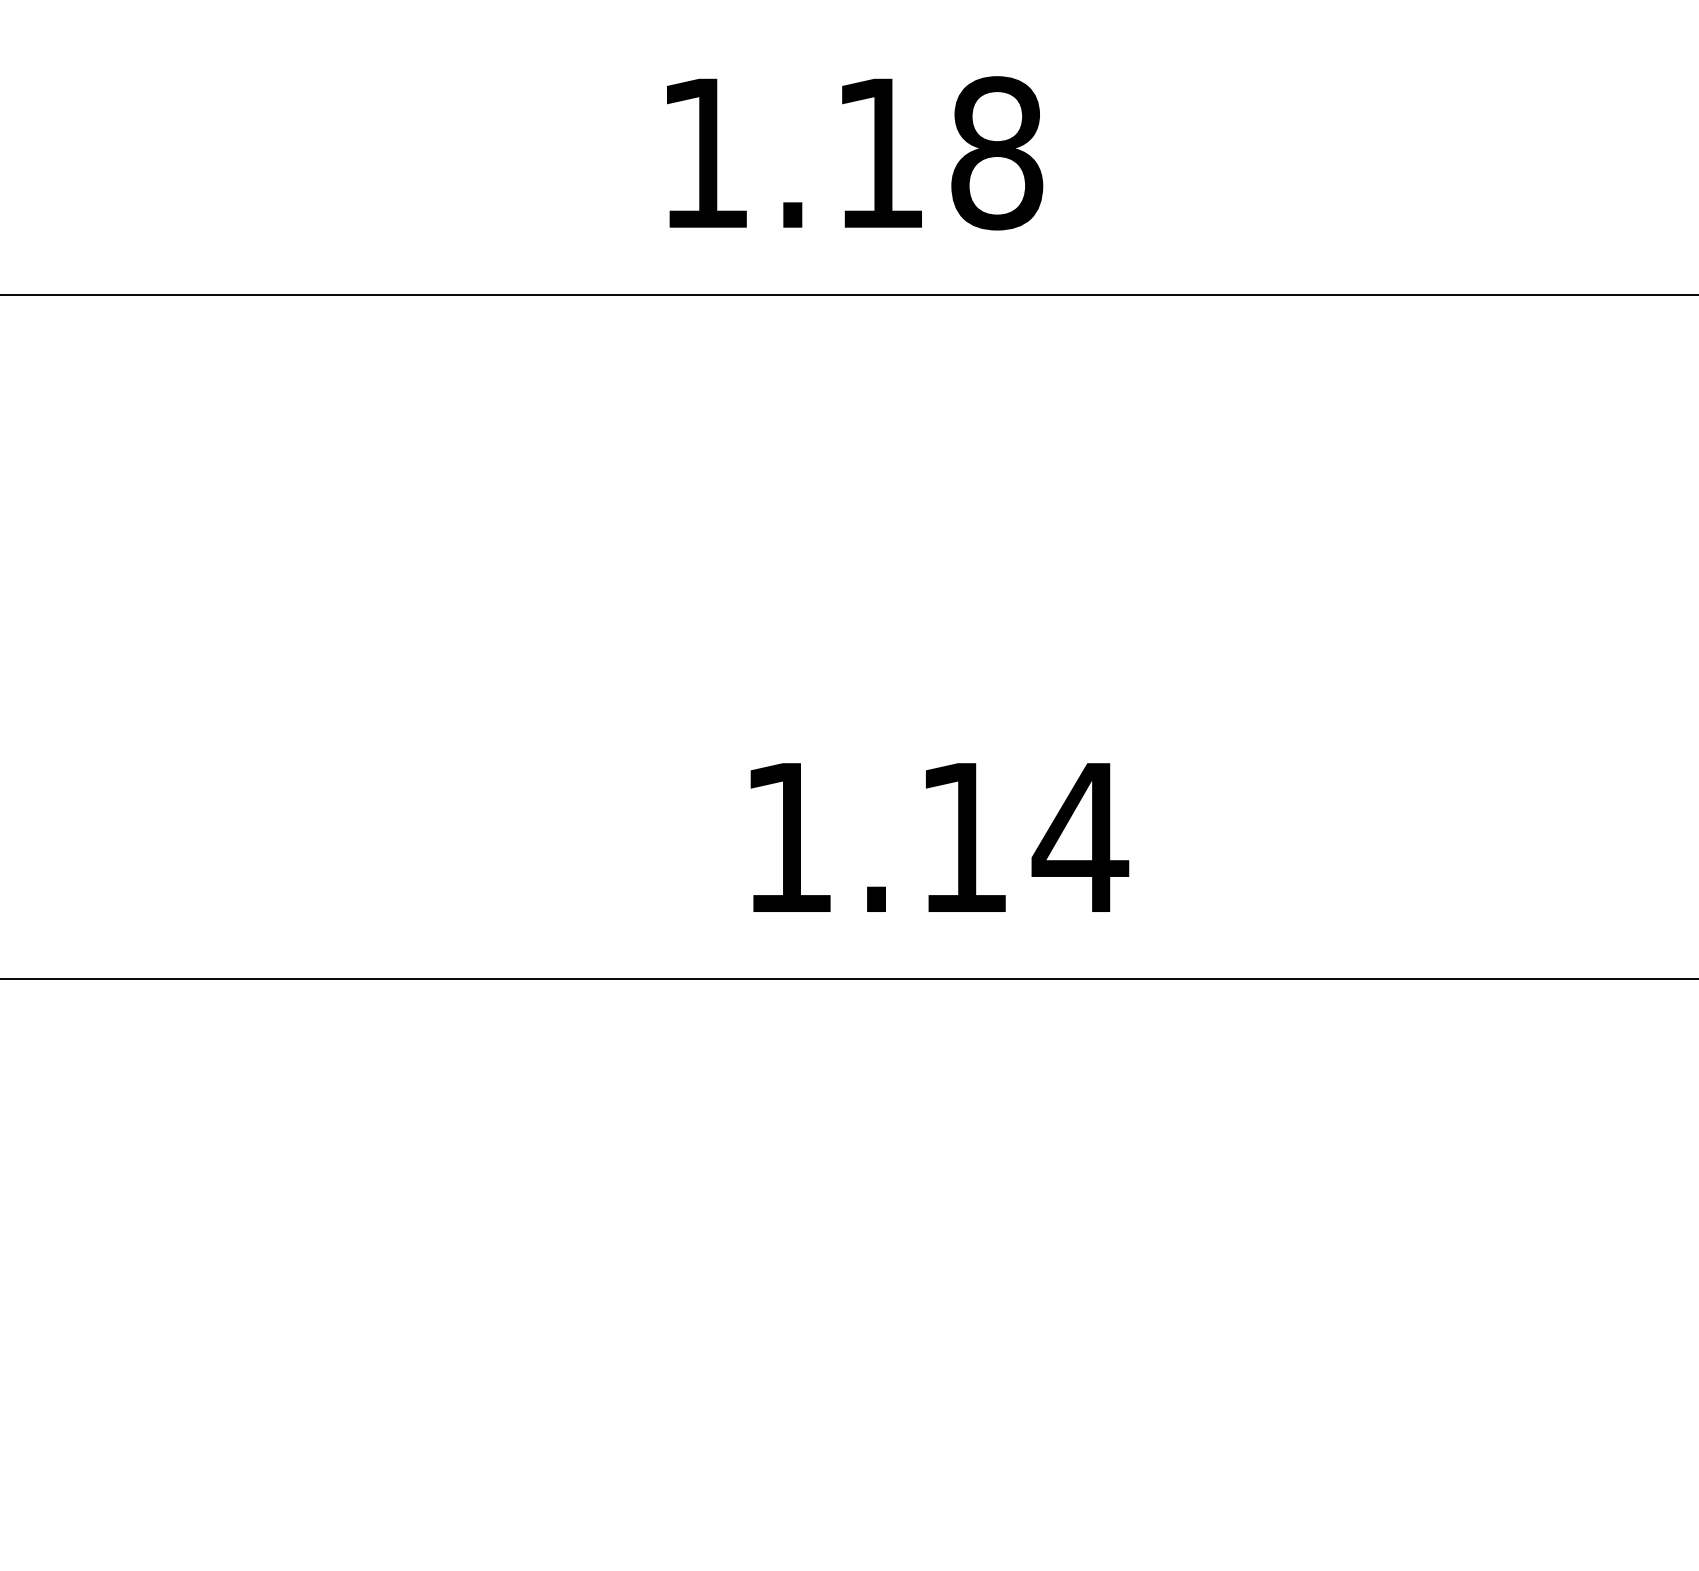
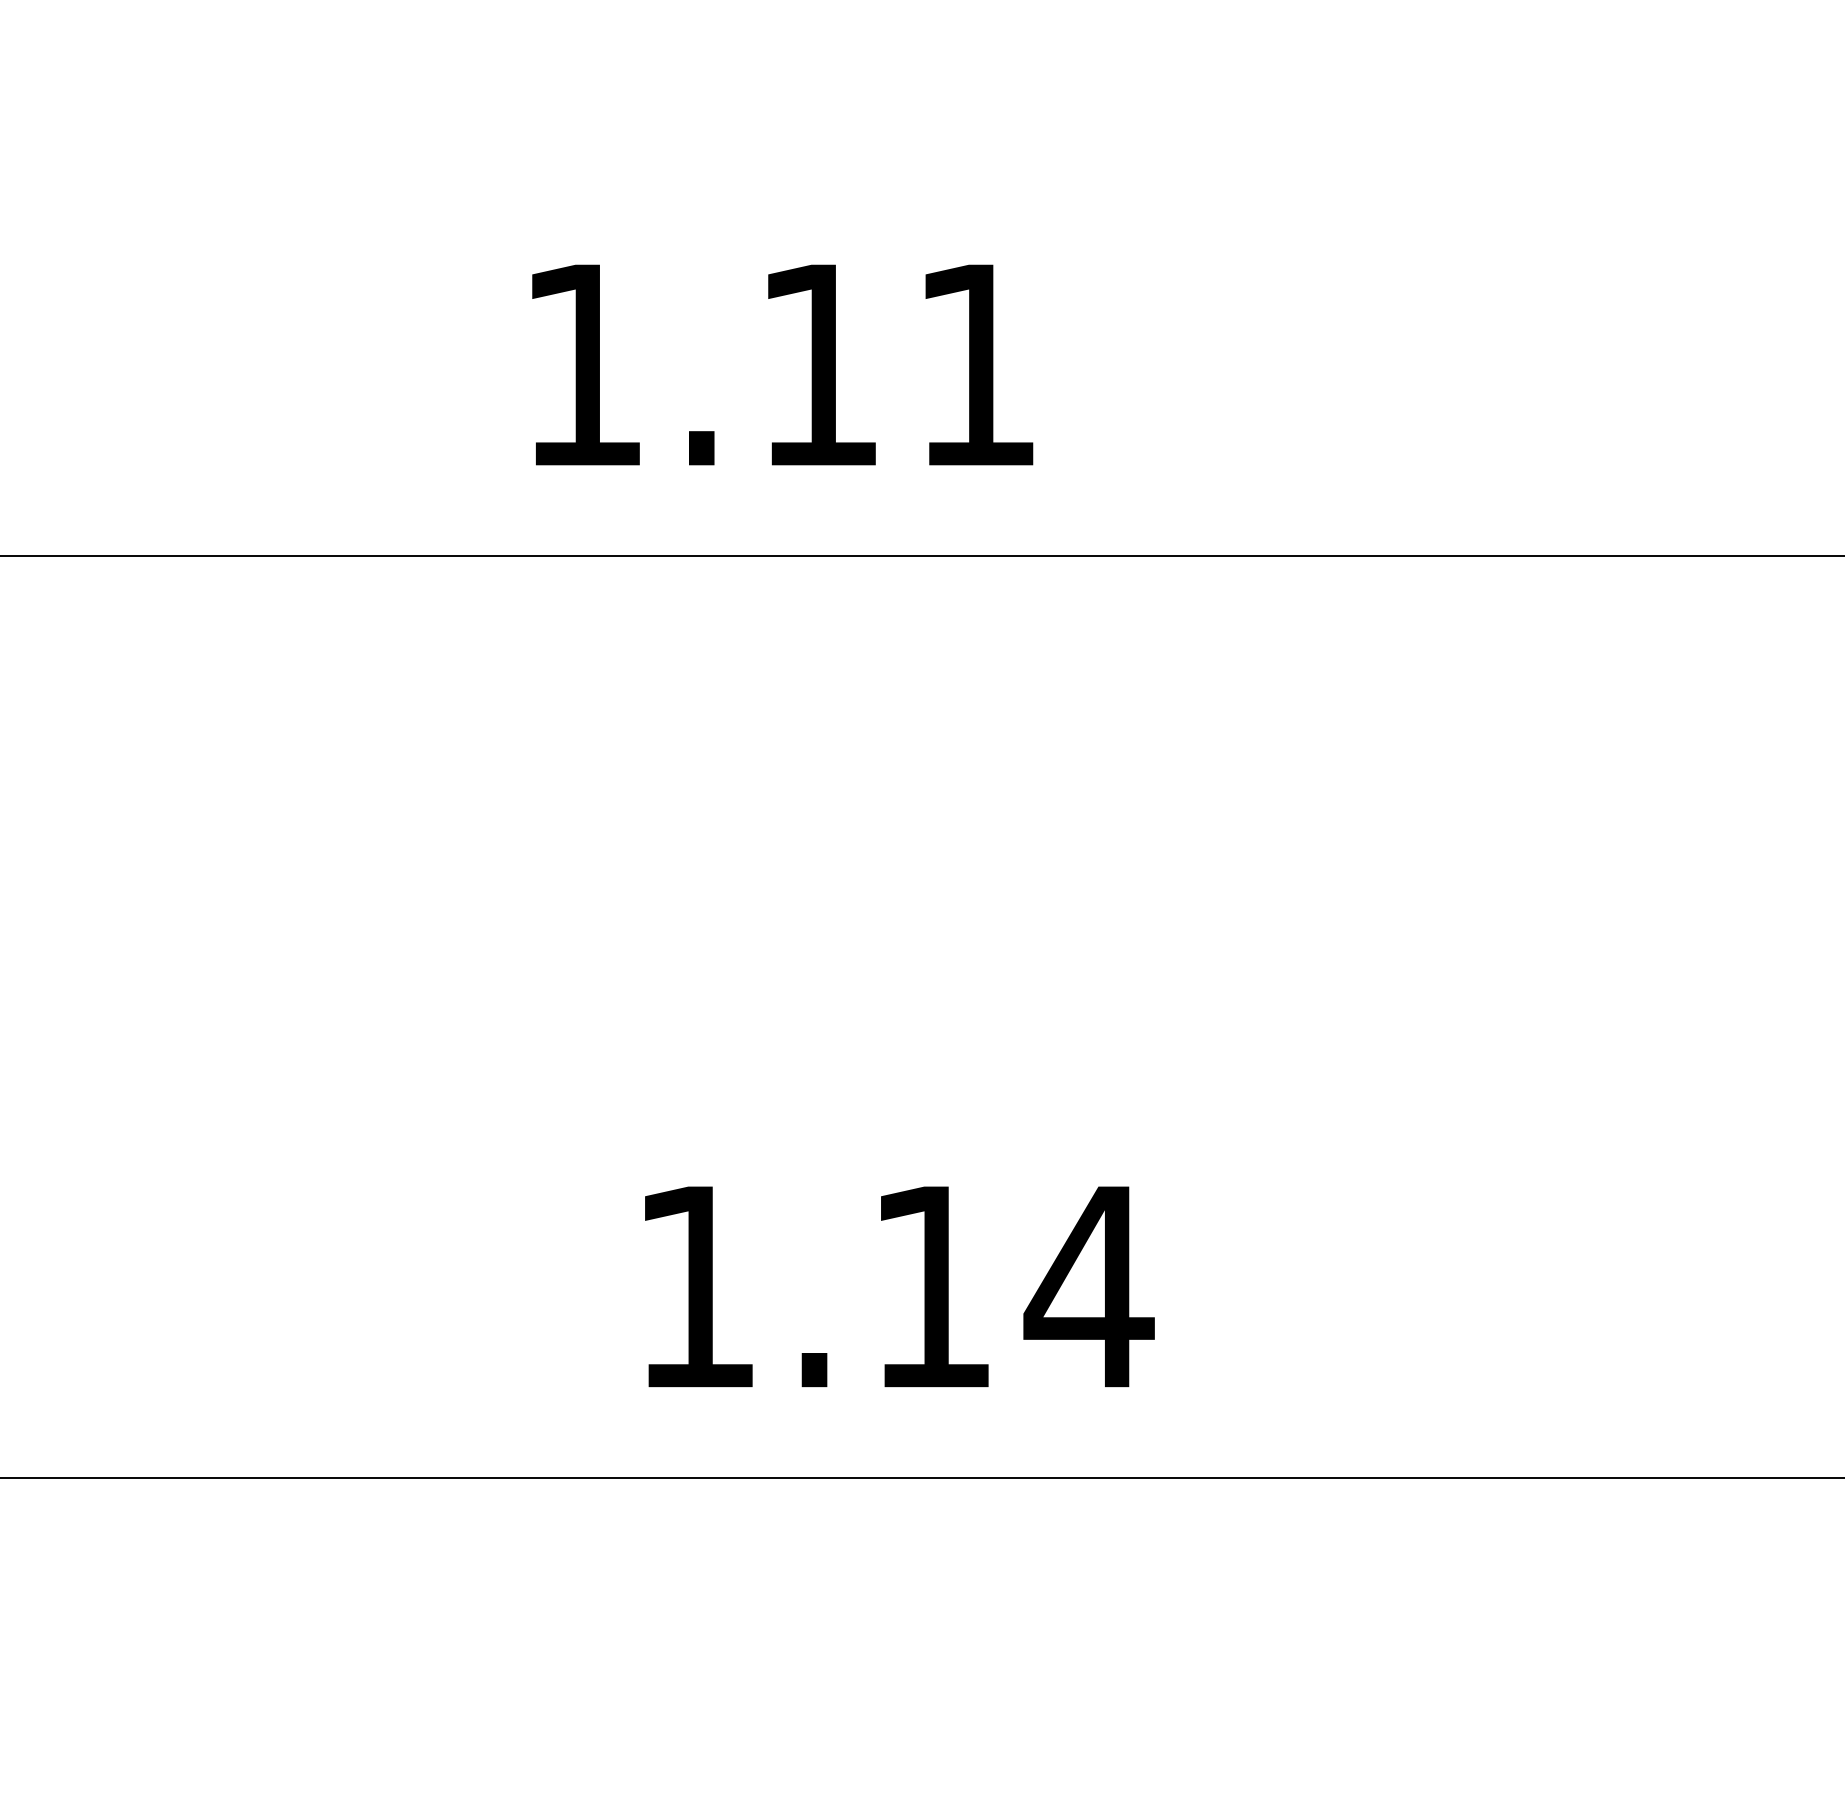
text: (997, 153) -> (977, 365), 1.18 -> 1.11

